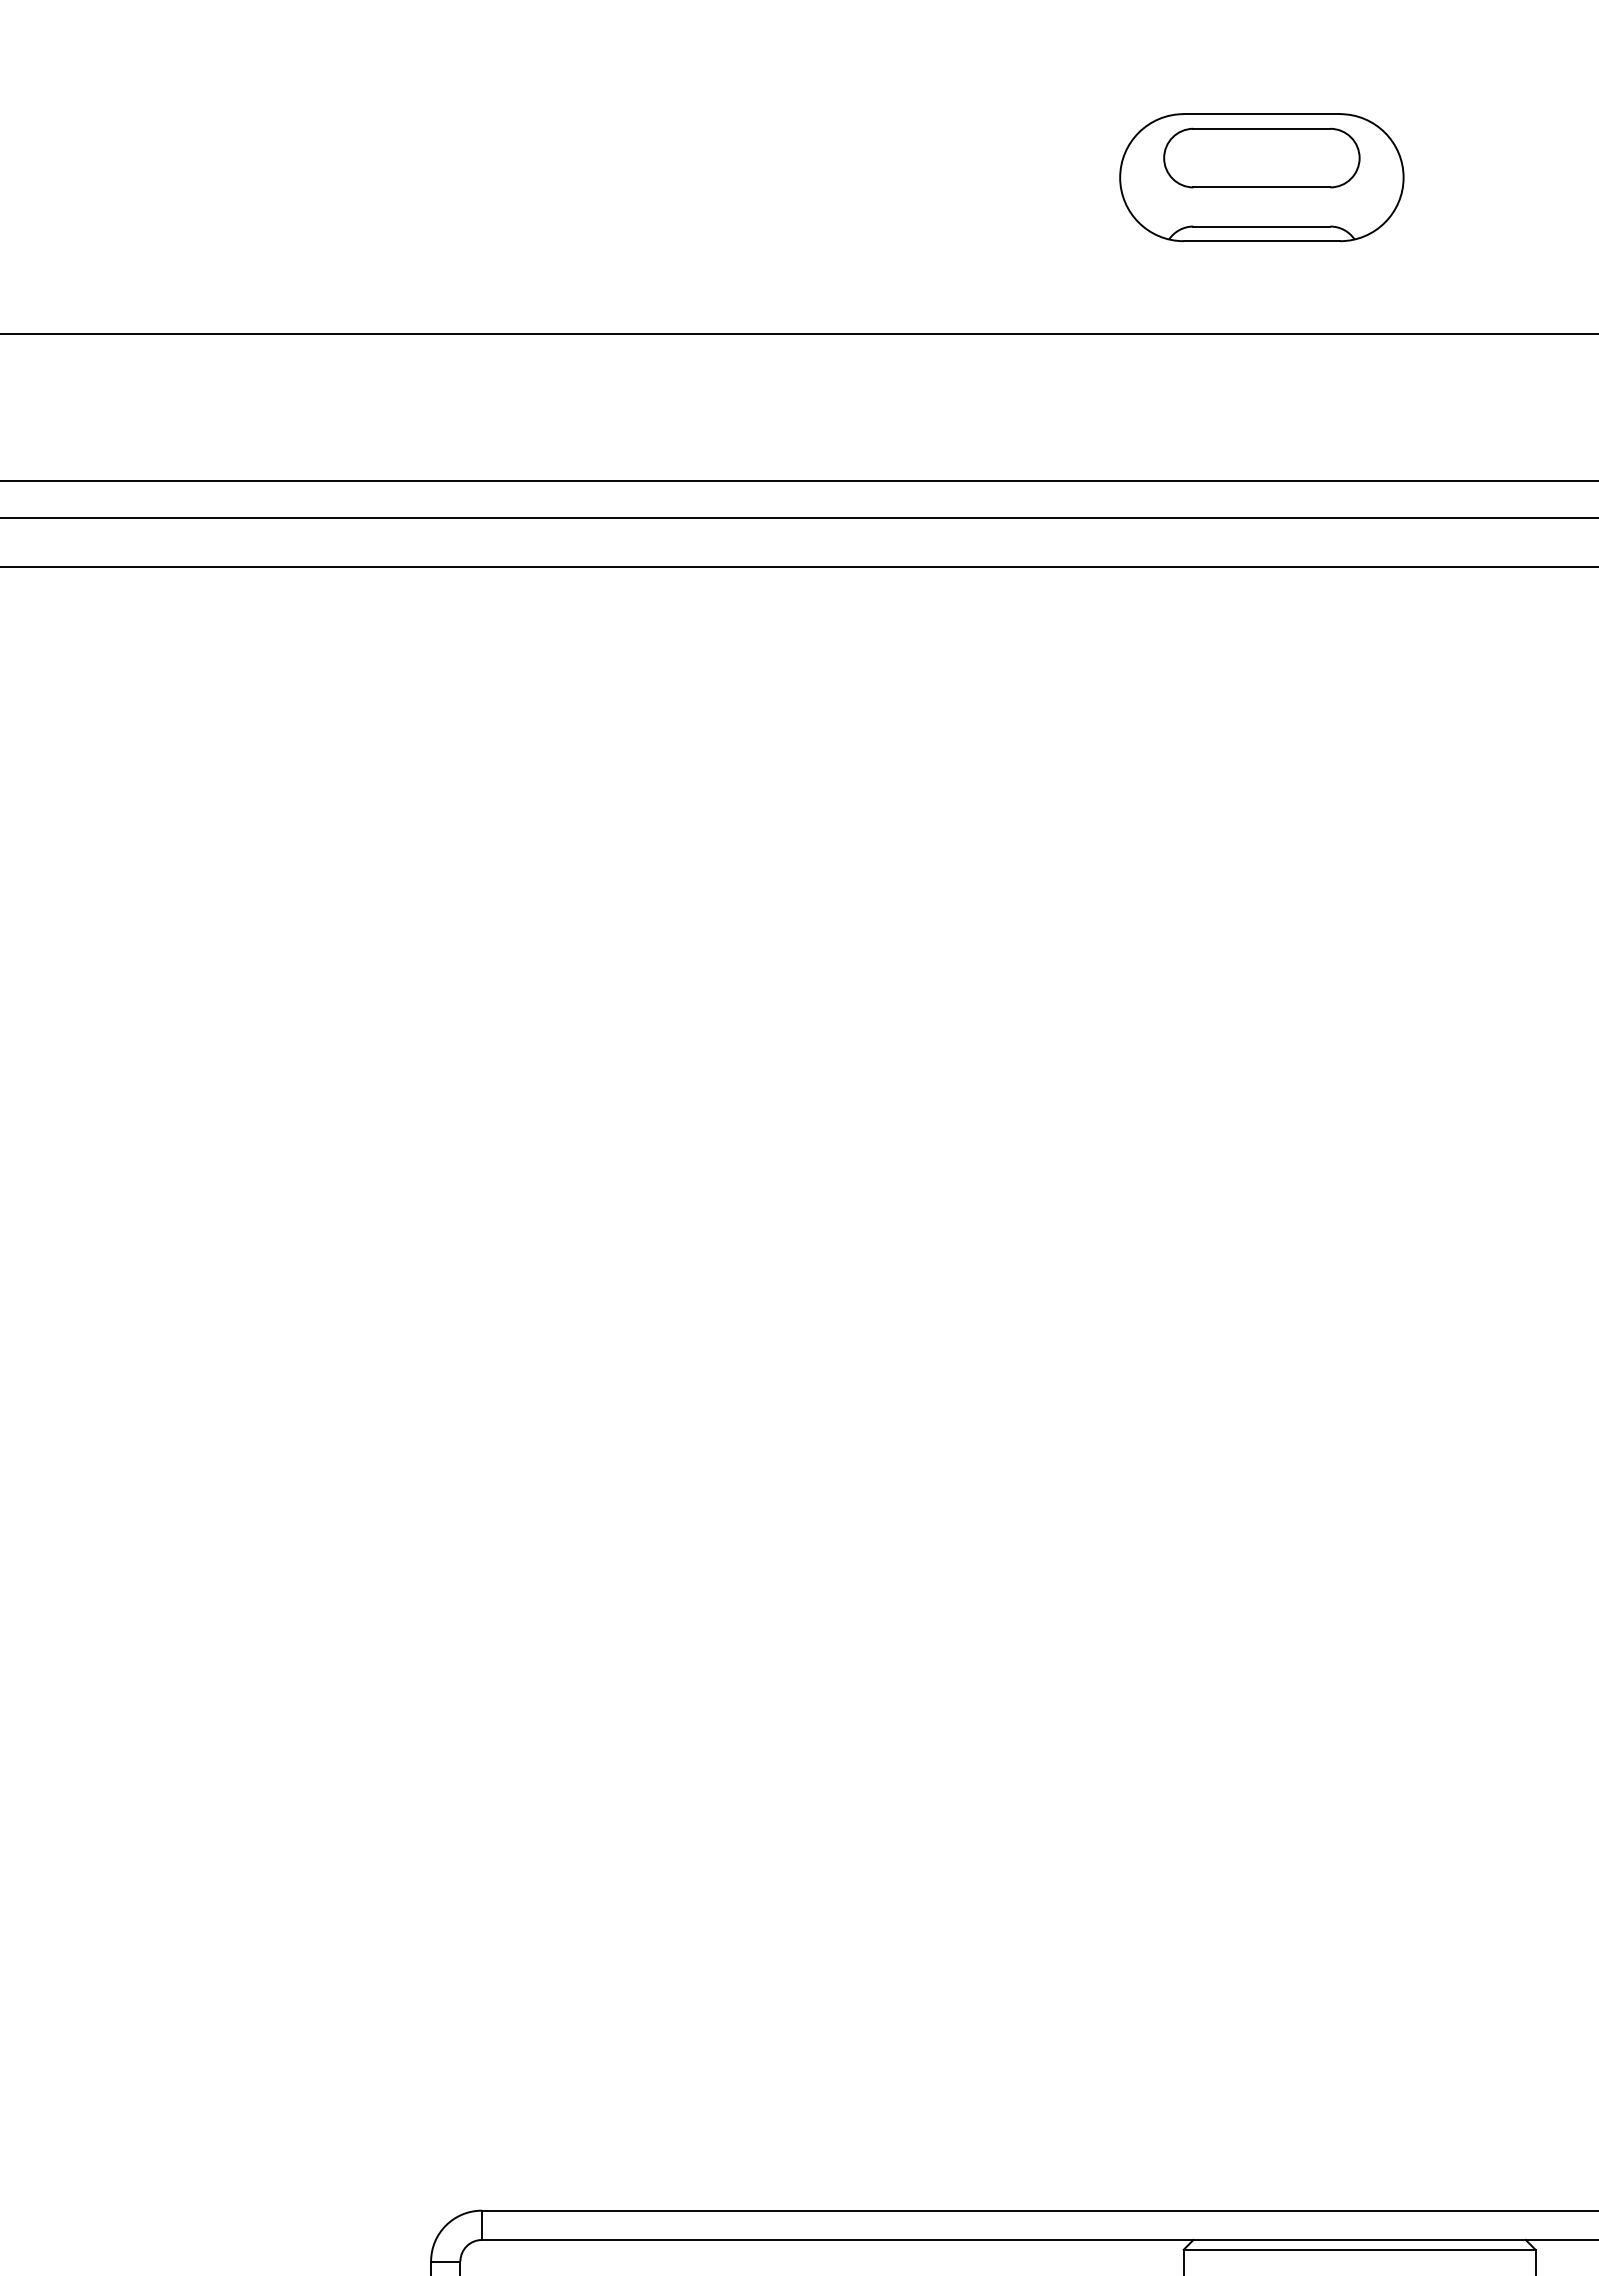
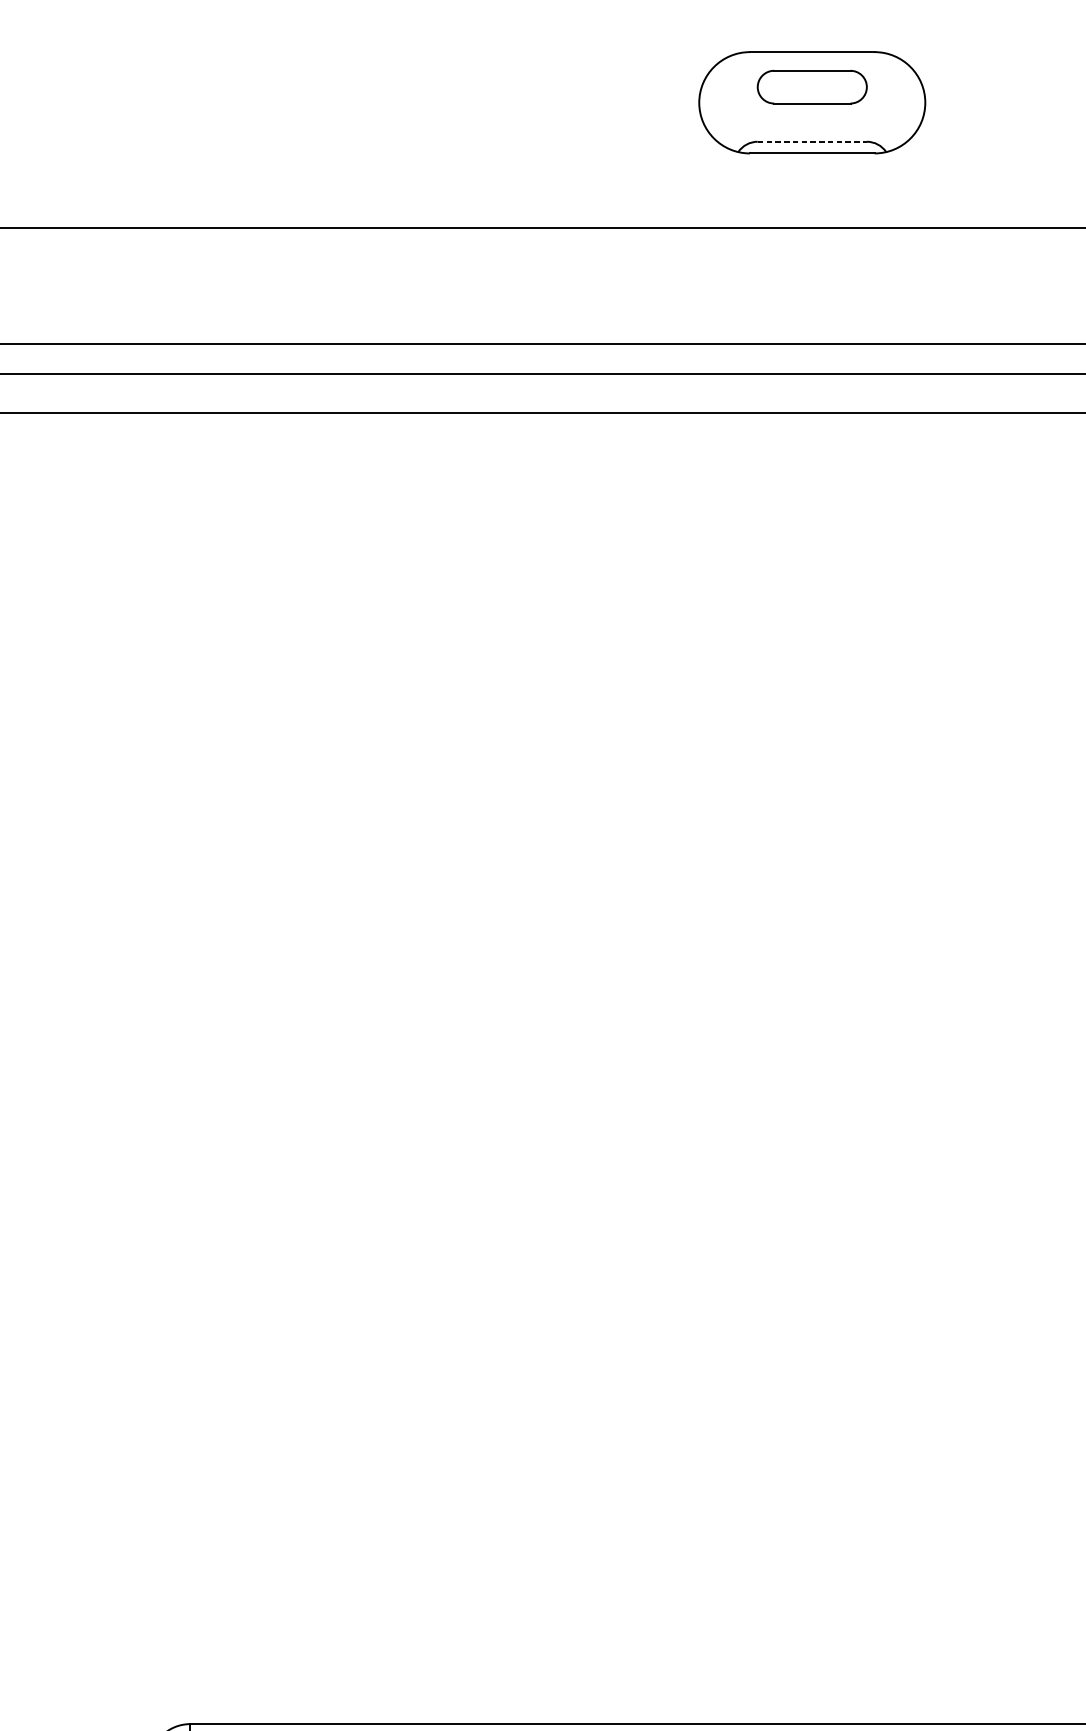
part: (1261, 157) -> (811, 86), size x0.7
line: (1262, 226) -> (812, 141), solid -> dashed

